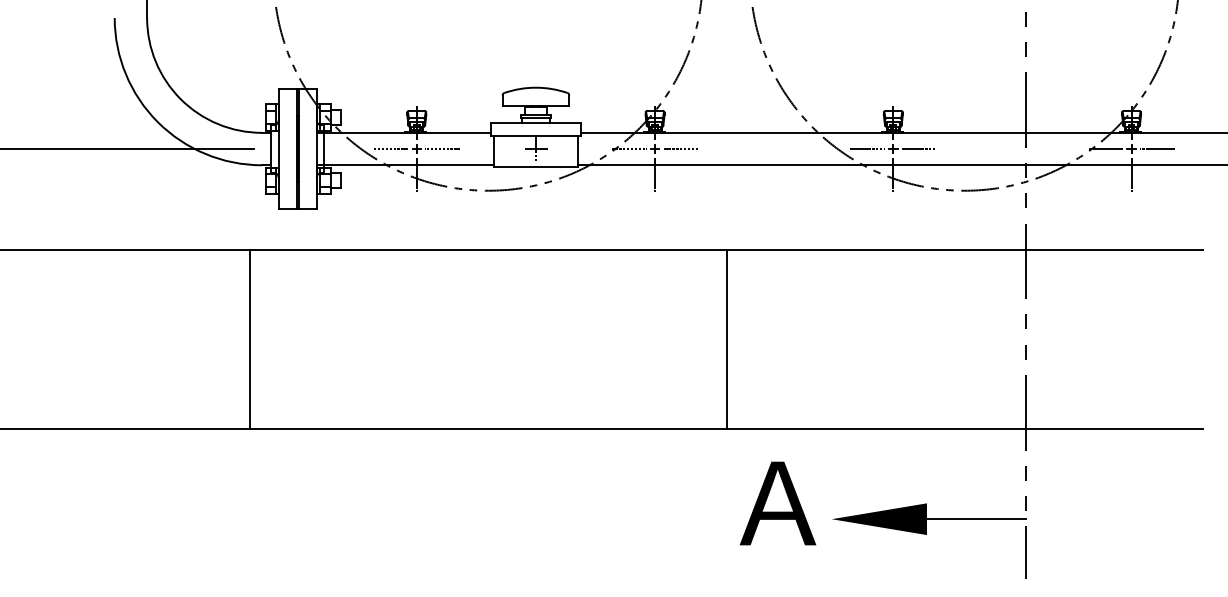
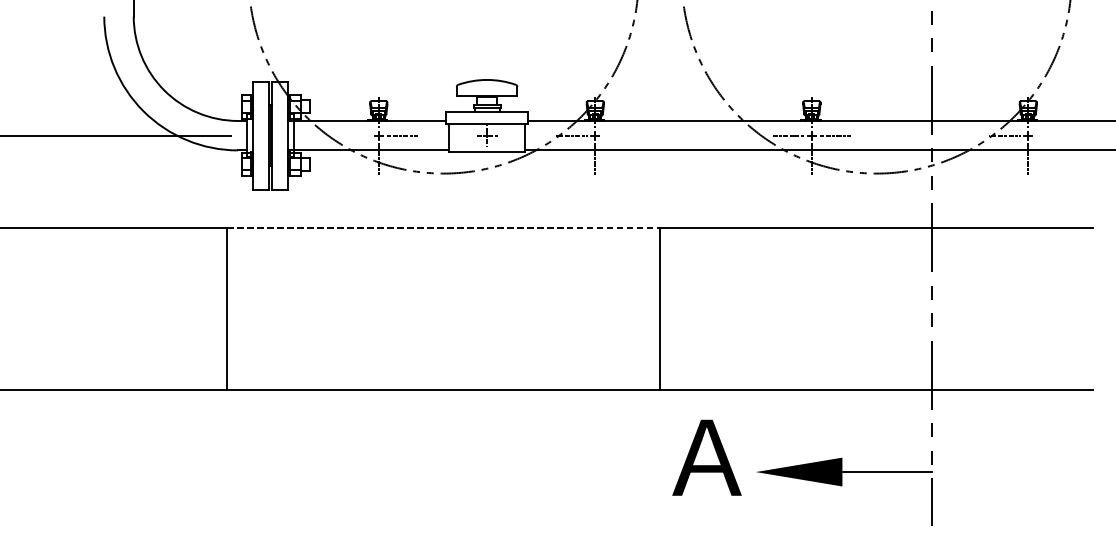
line: (390, 149) -> (354, 136), removed
line: (680, 149) -> (618, 136), removed
line: (1157, 149) -> (1051, 136), removed
line: (488, 250) -> (443, 227), solid -> dashed

